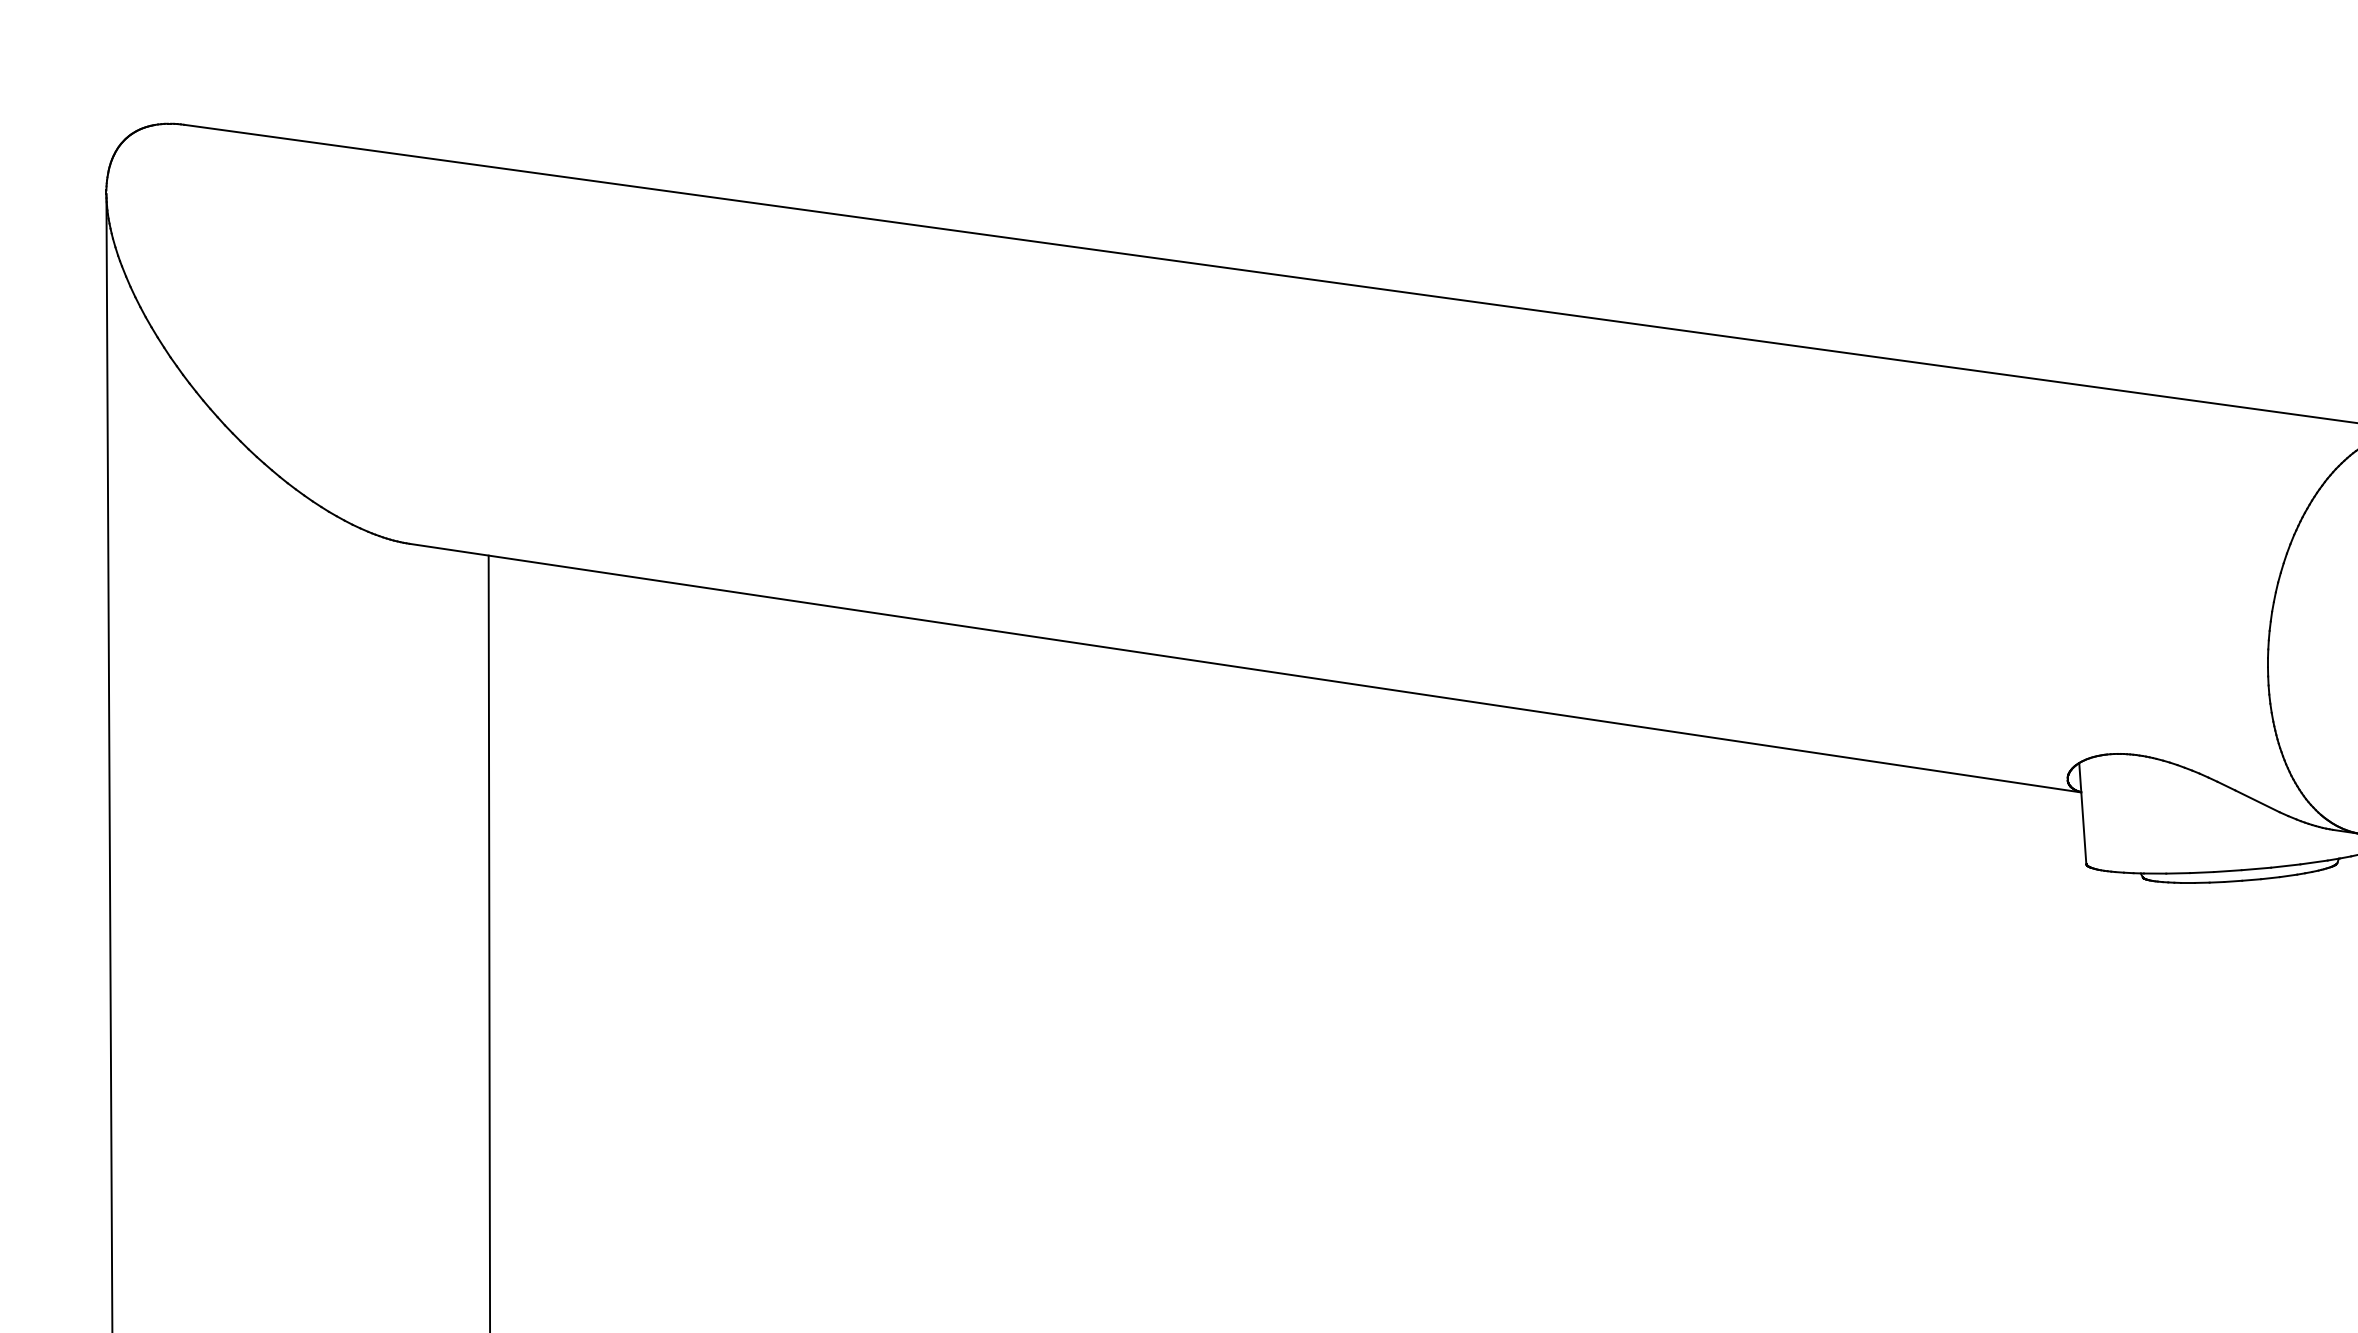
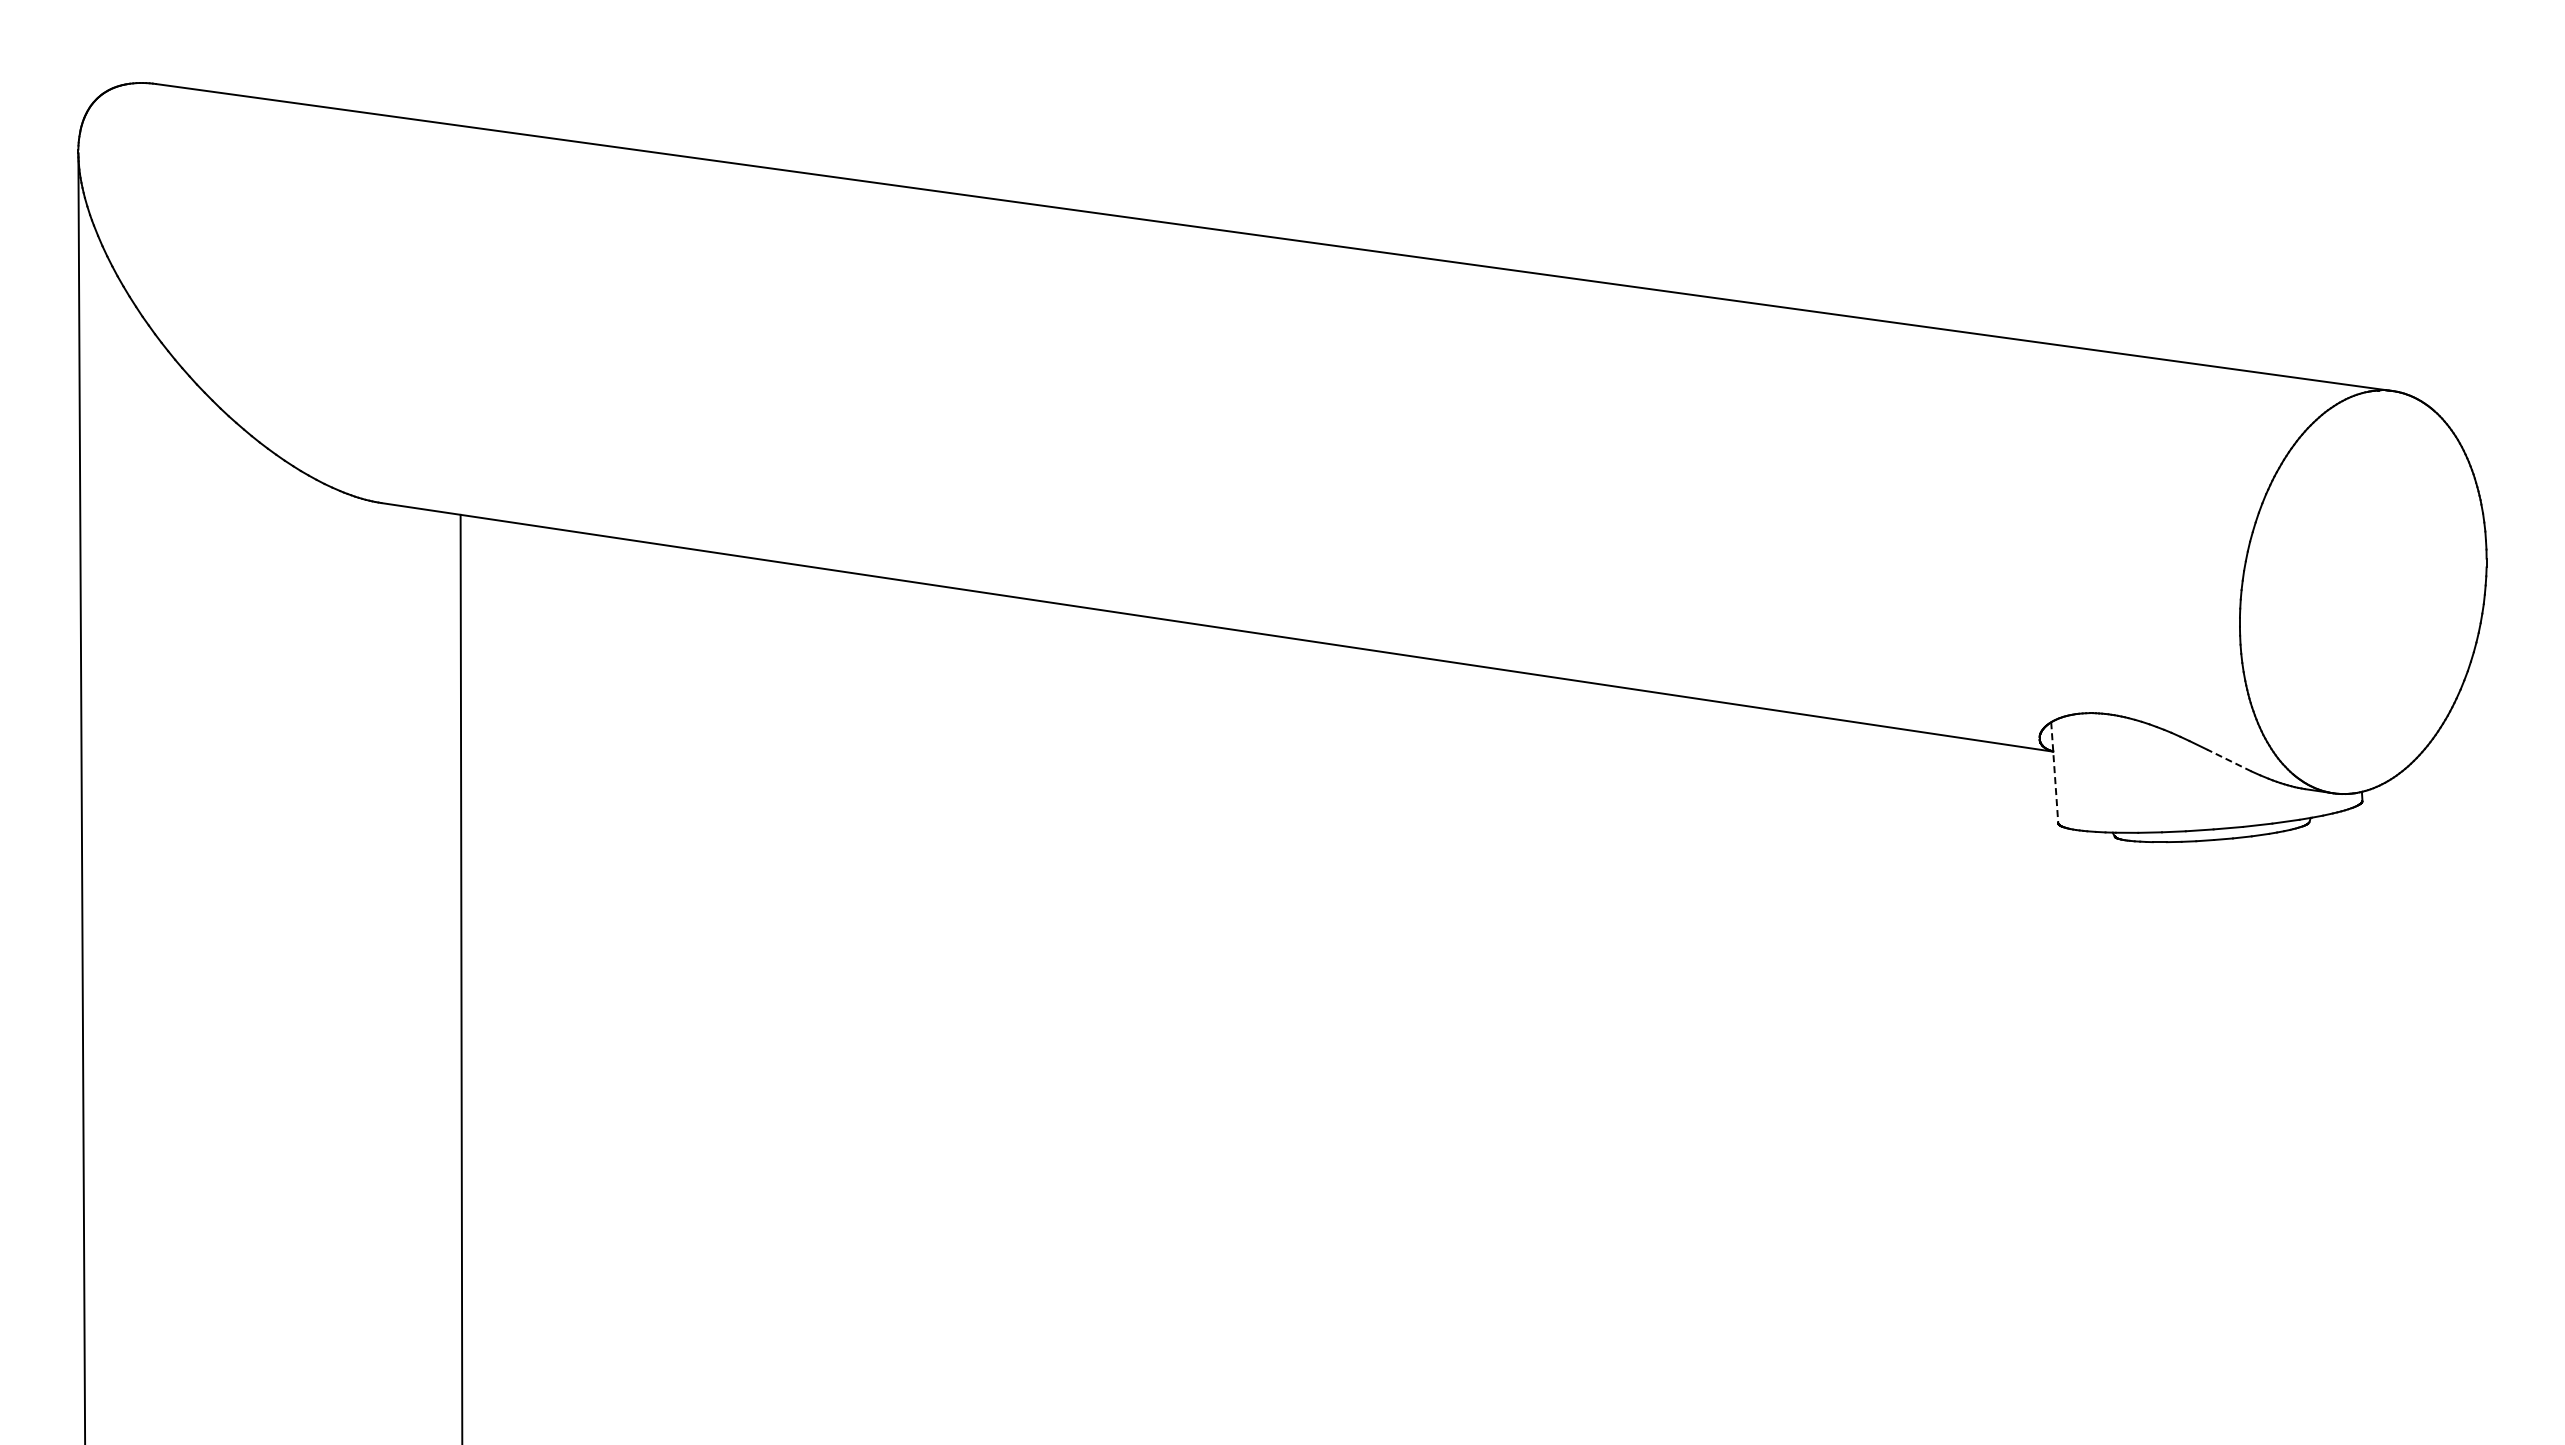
line: (2257, 801) -> (2229, 760), solid -> dashed
line: (2082, 814) -> (2054, 773), solid -> dashed

